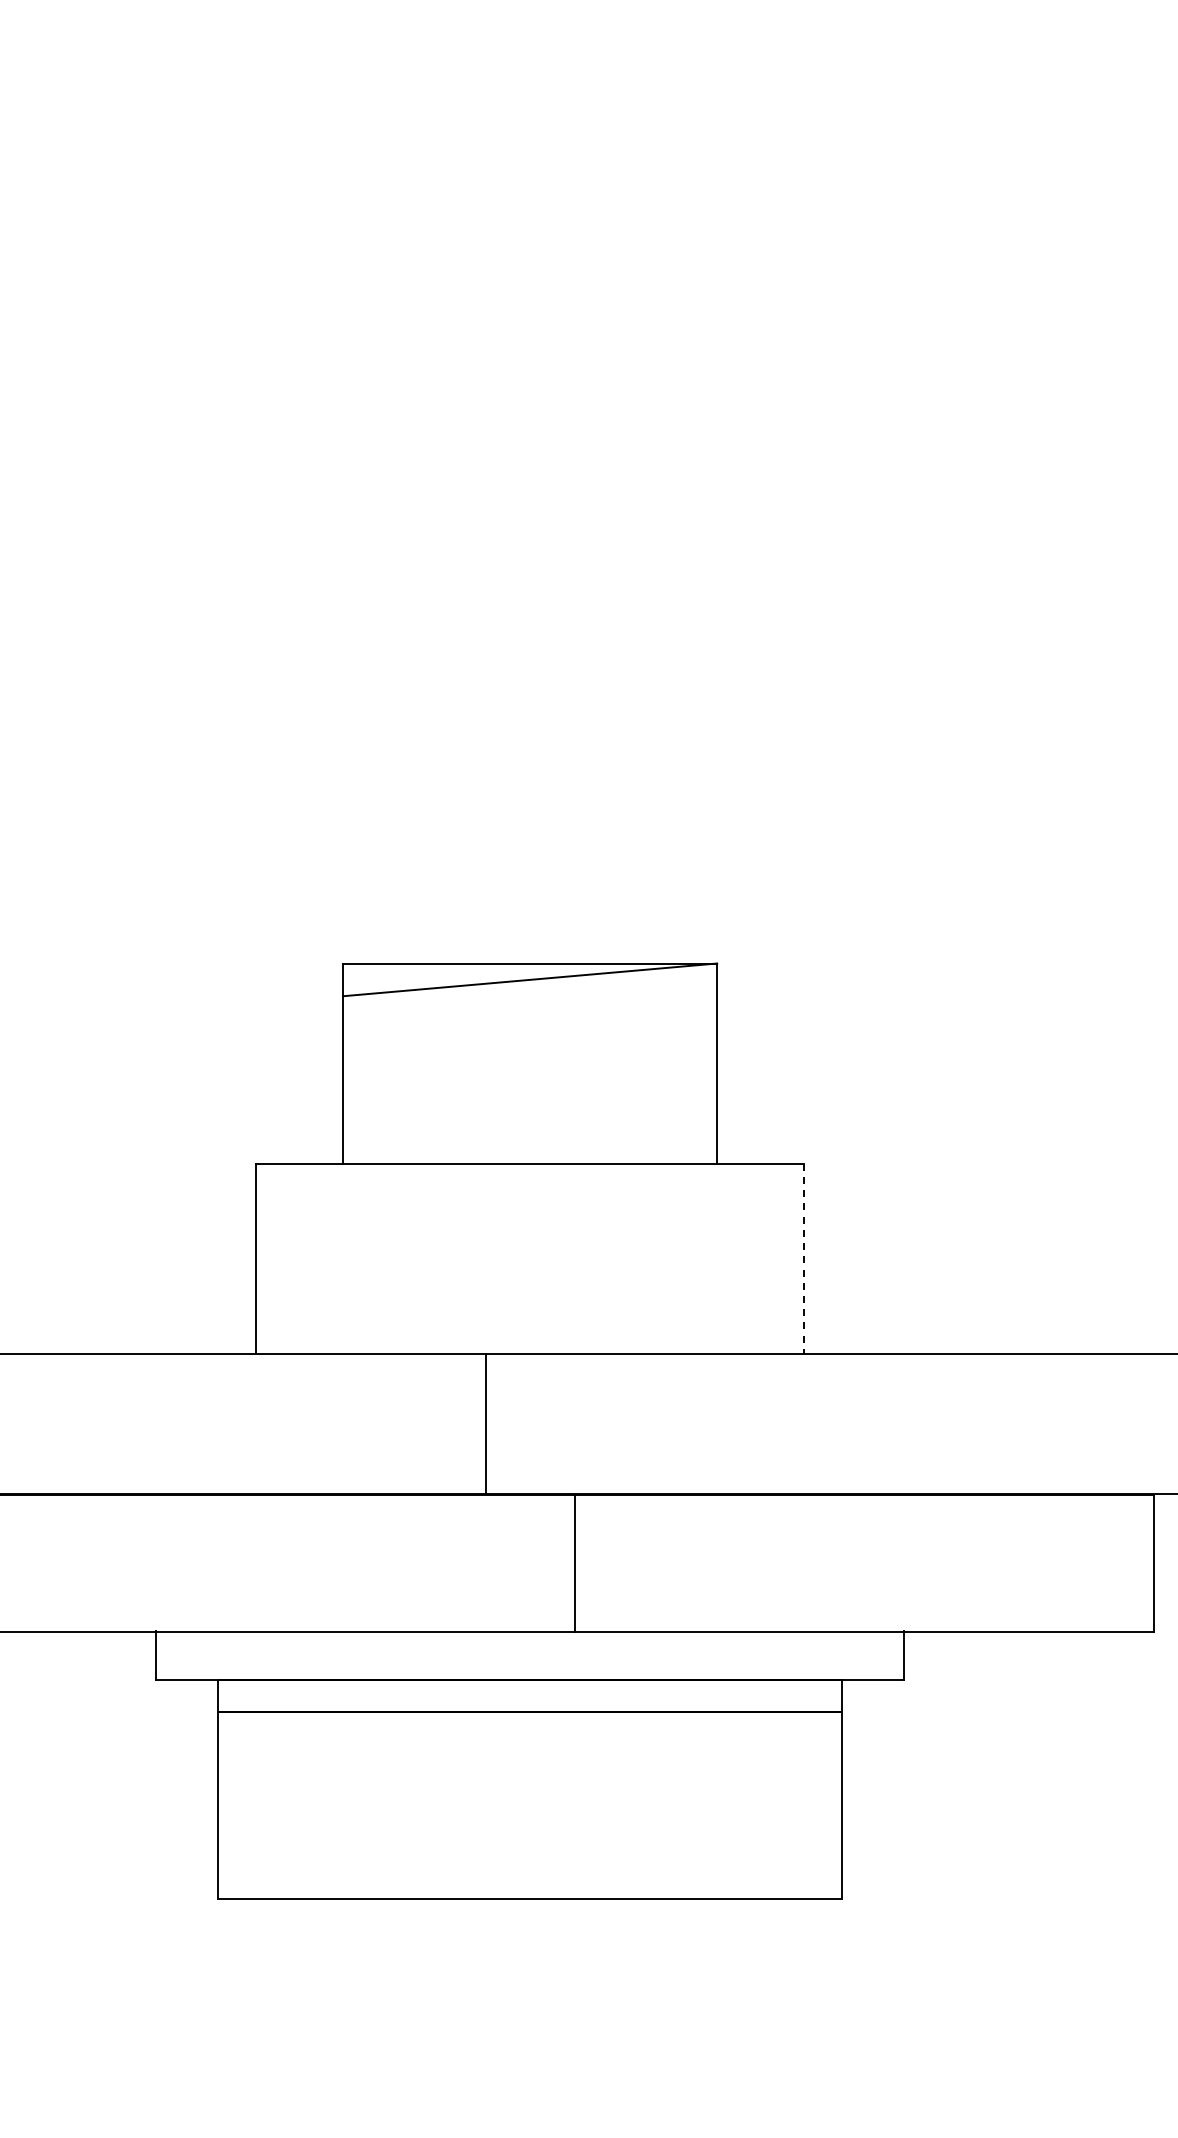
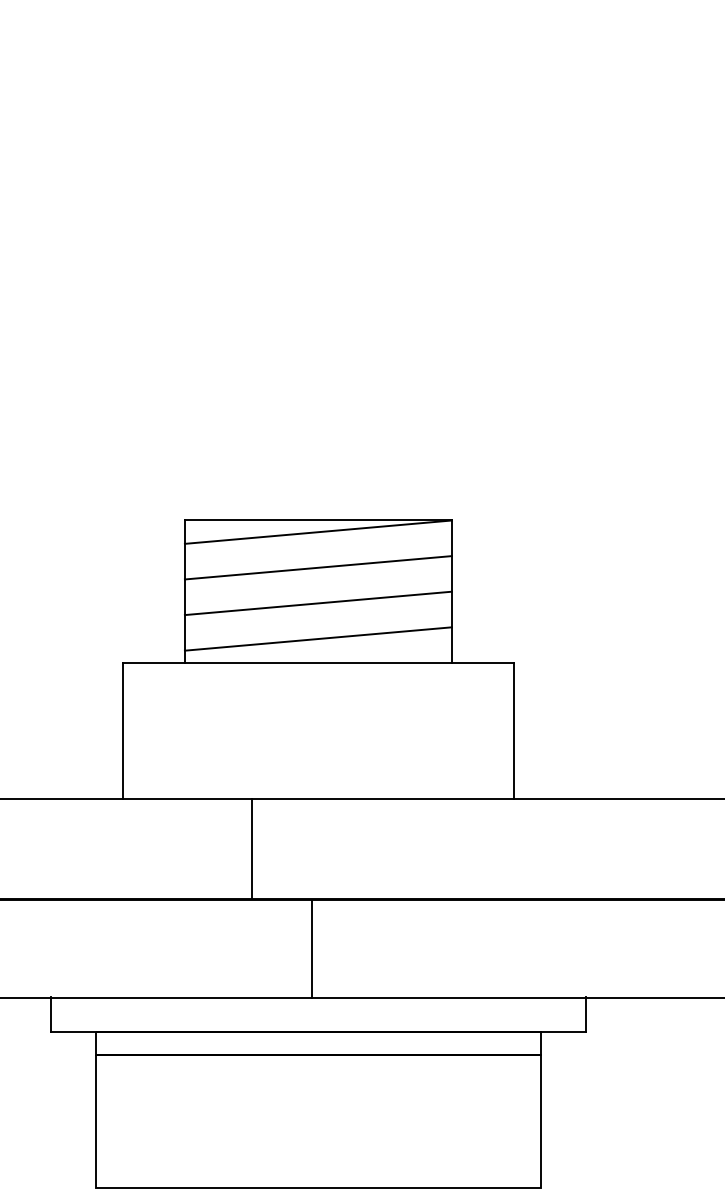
line: (530, 1029) -> (318, 567), added
line: (530, 1079) -> (318, 603), added
line: (530, 1129) -> (318, 639), added
line: (804, 1259) -> (514, 731), dashed -> solid
line: (485, 1423) -> (251, 848), moved
line: (574, 1562) -> (311, 948), moved

